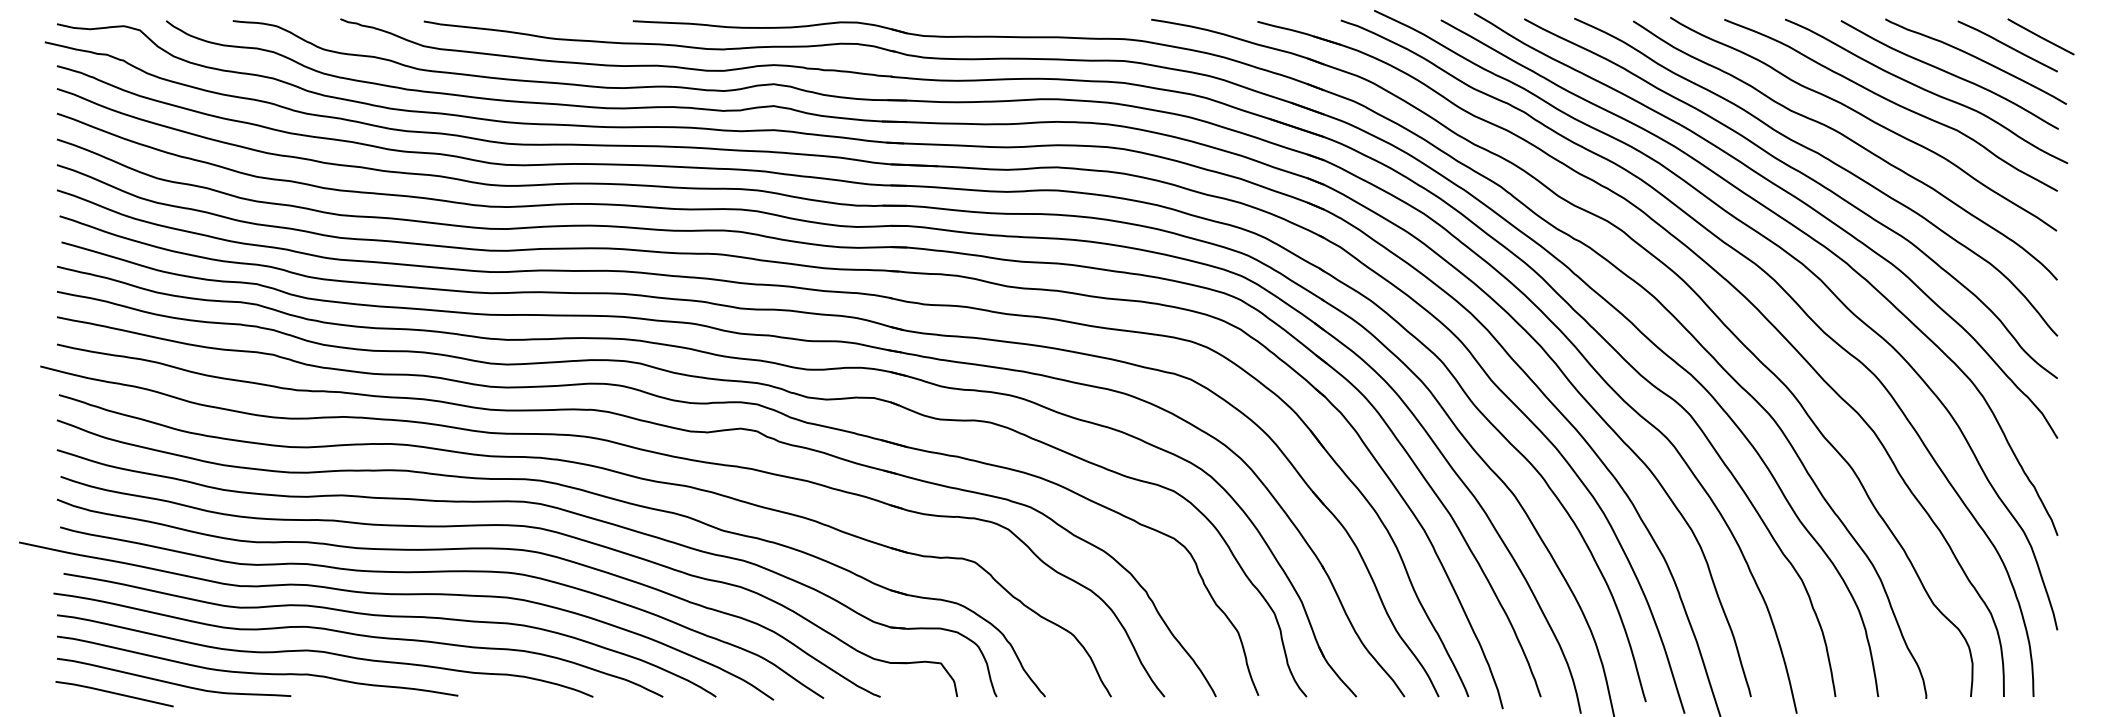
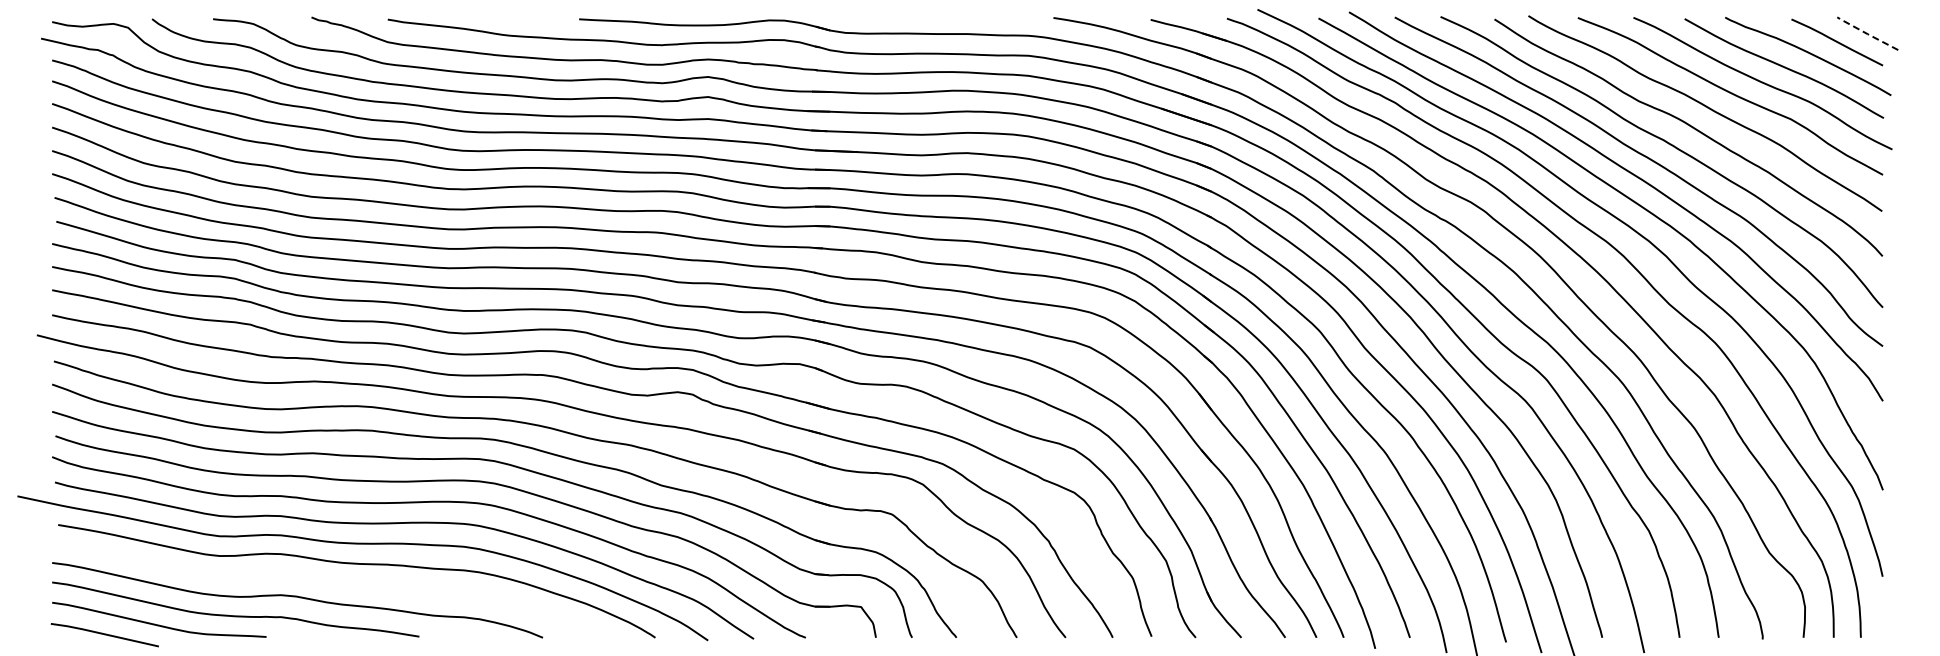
line: (2039, 36) -> (1866, 33), solid -> dashed
curve: (360, 636) -> (329, 582), removed

